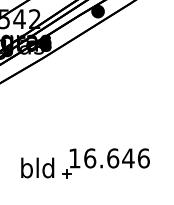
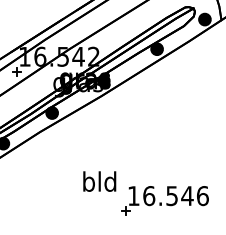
text: (113, 158) -> (172, 196), 16.646 -> 16.546
text: (37, 167) -> (99, 181), moved

